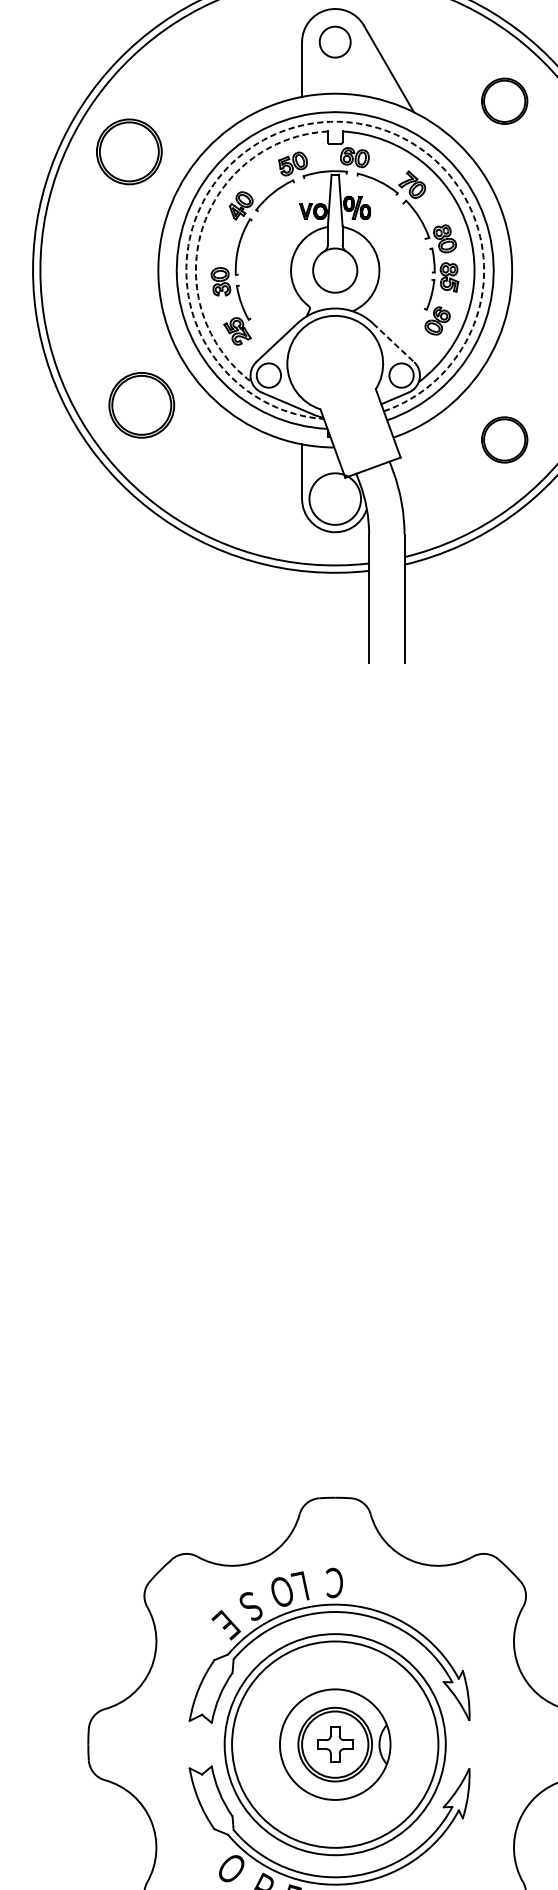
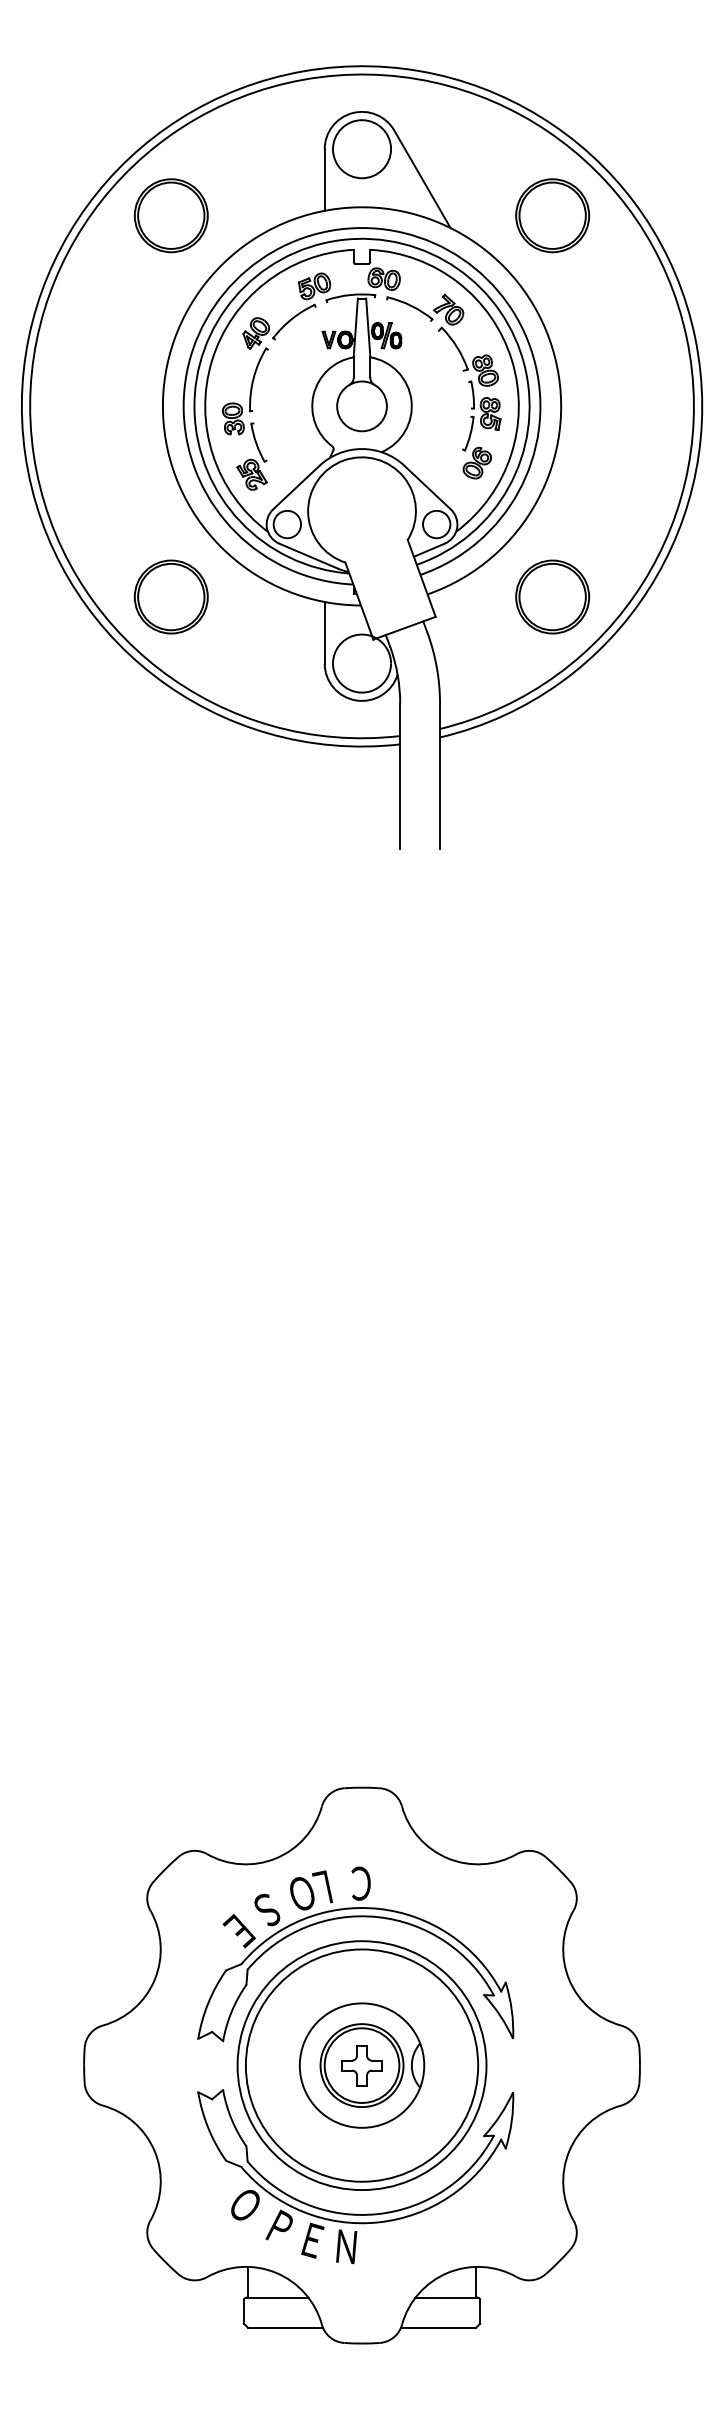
circle: (335, 42) -> (362, 149), size x1.67
part: (504, 101) -> (552, 215), size x1.43
arc: (316, 123) -> (340, 240), dashed -> solid
part: (128, 151) -> (170, 215), moved
arc: (202, 229) -> (212, 360), dashed -> solid
line: (393, 342) -> (427, 487), dashed -> solid
part: (141, 404) -> (170, 596), moved
part: (504, 439) -> (552, 596), size x1.43

